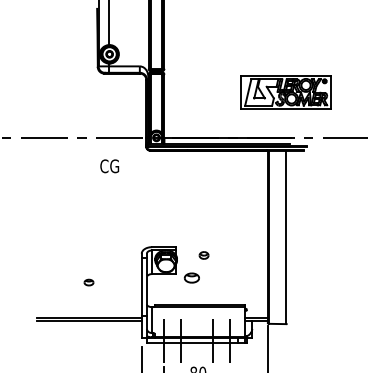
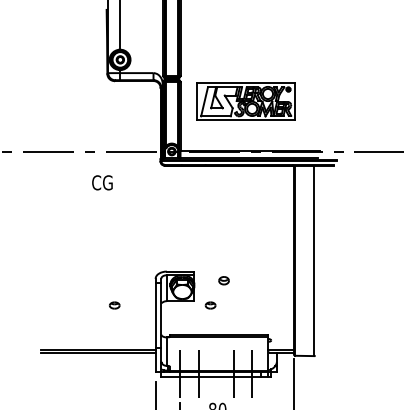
part: (285, 92) -> (245, 101), moved
text: (109, 166) -> (102, 182), moved
part: (191, 278) -> (210, 305), size x0.62
part: (88, 282) -> (114, 305), moved

